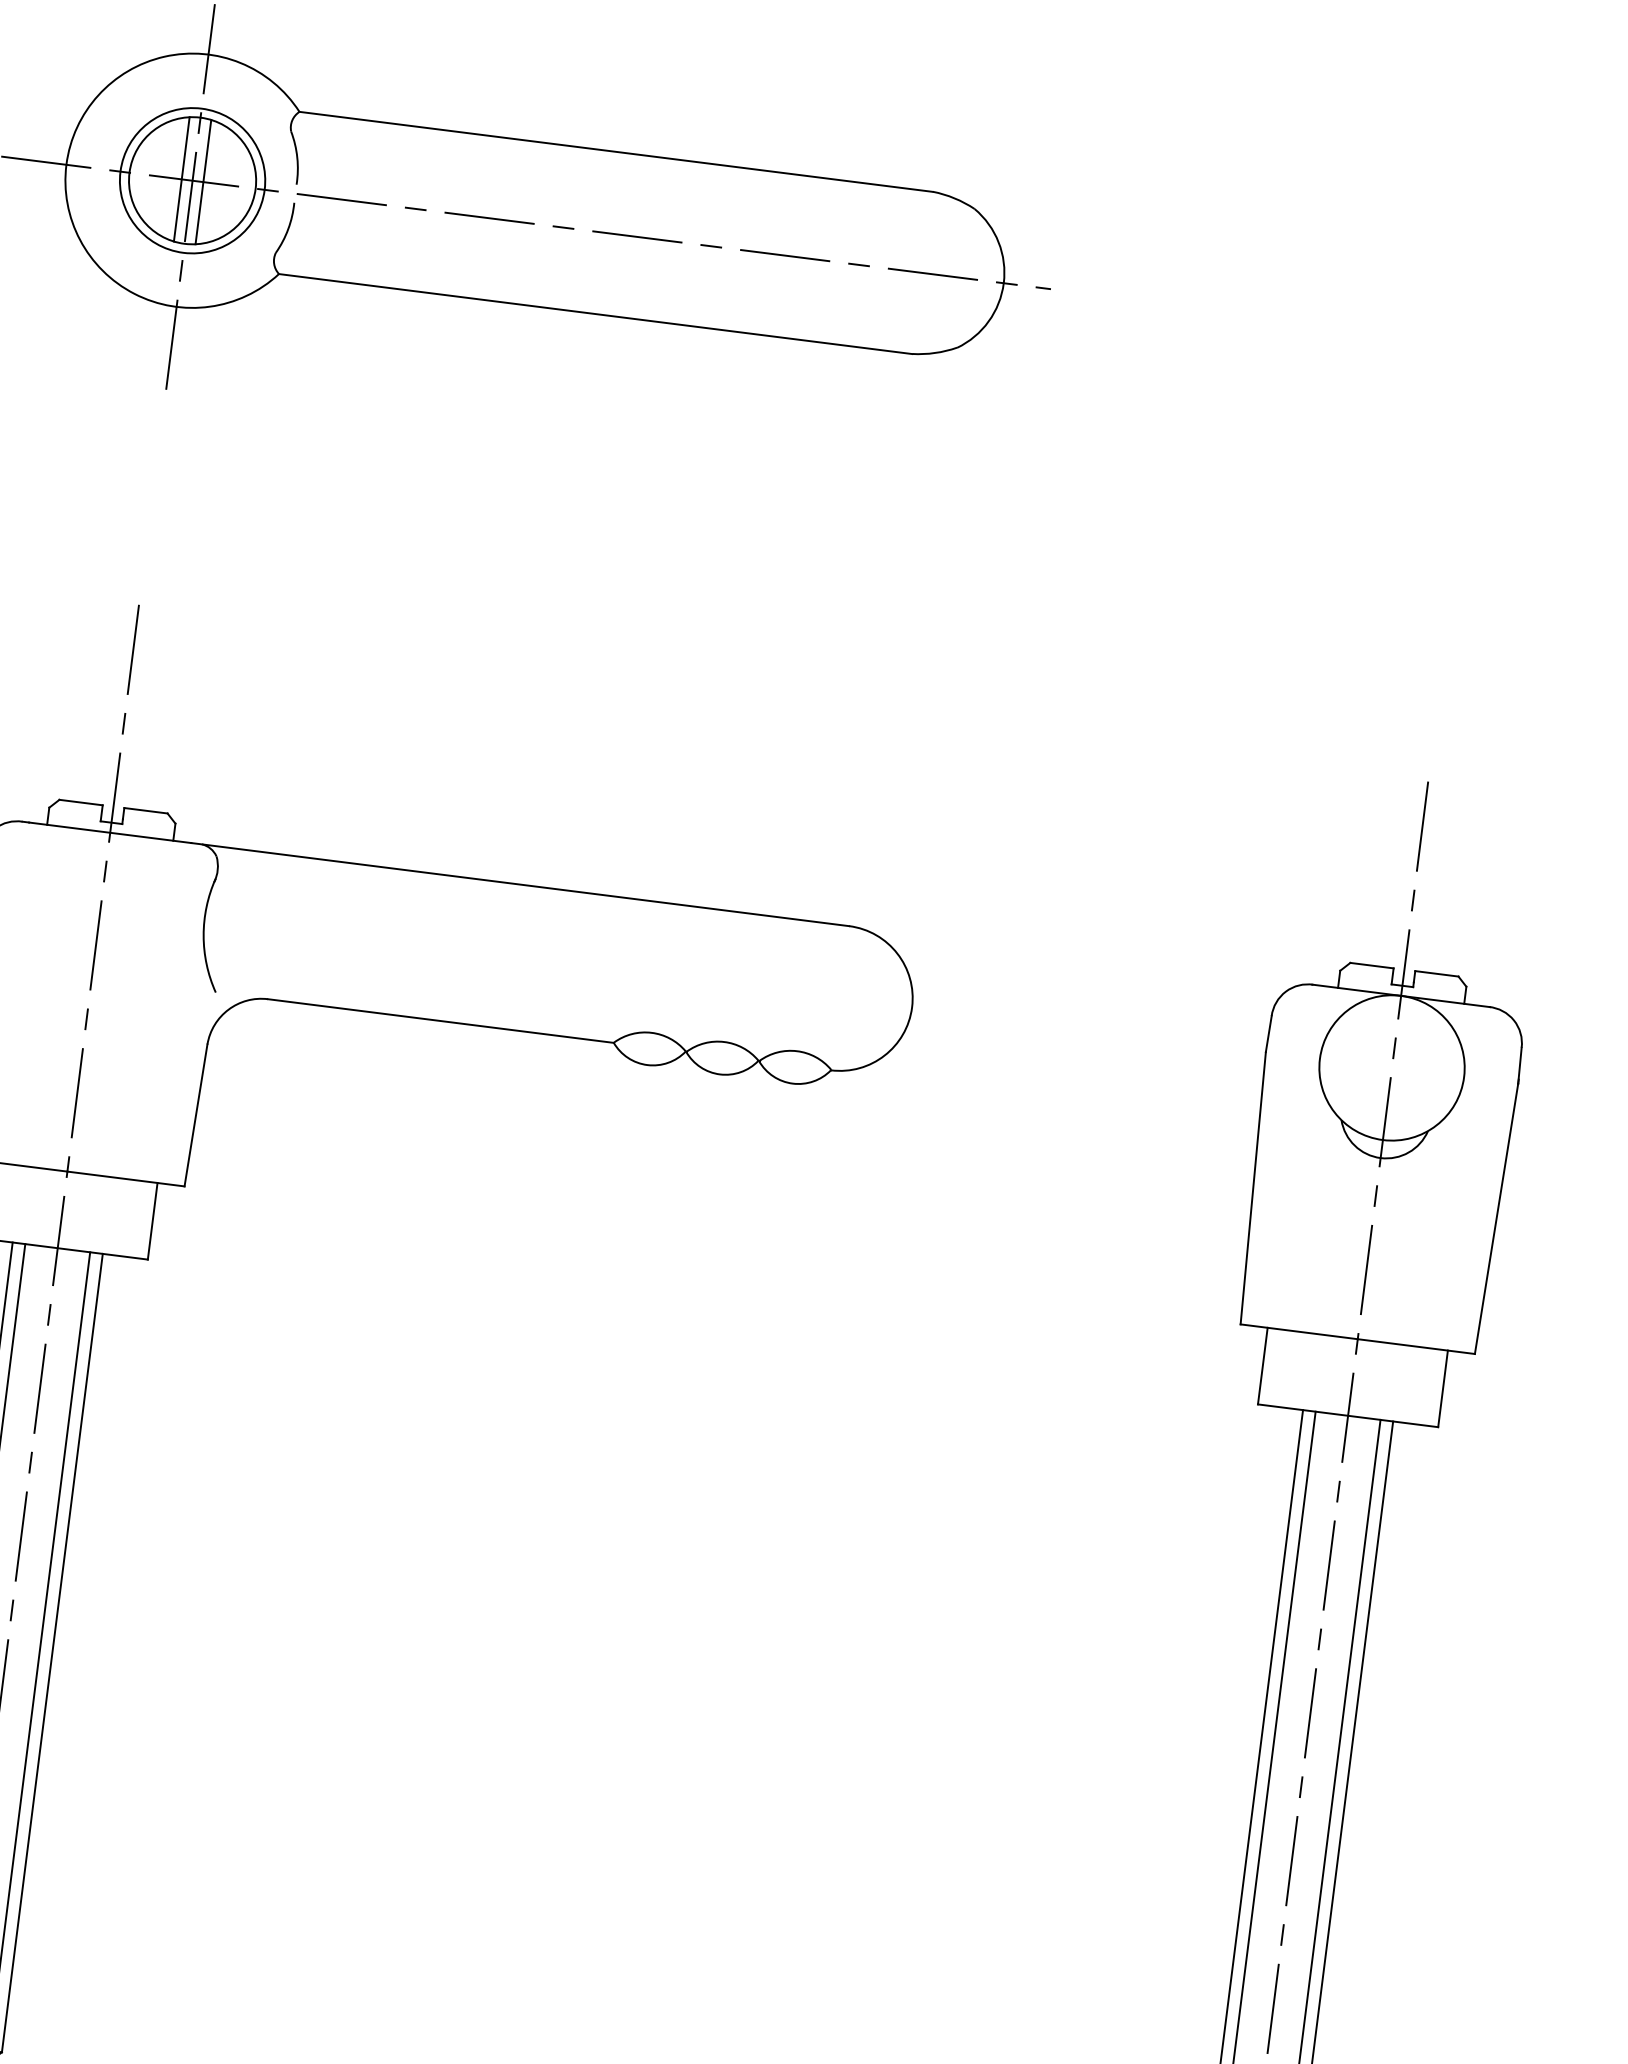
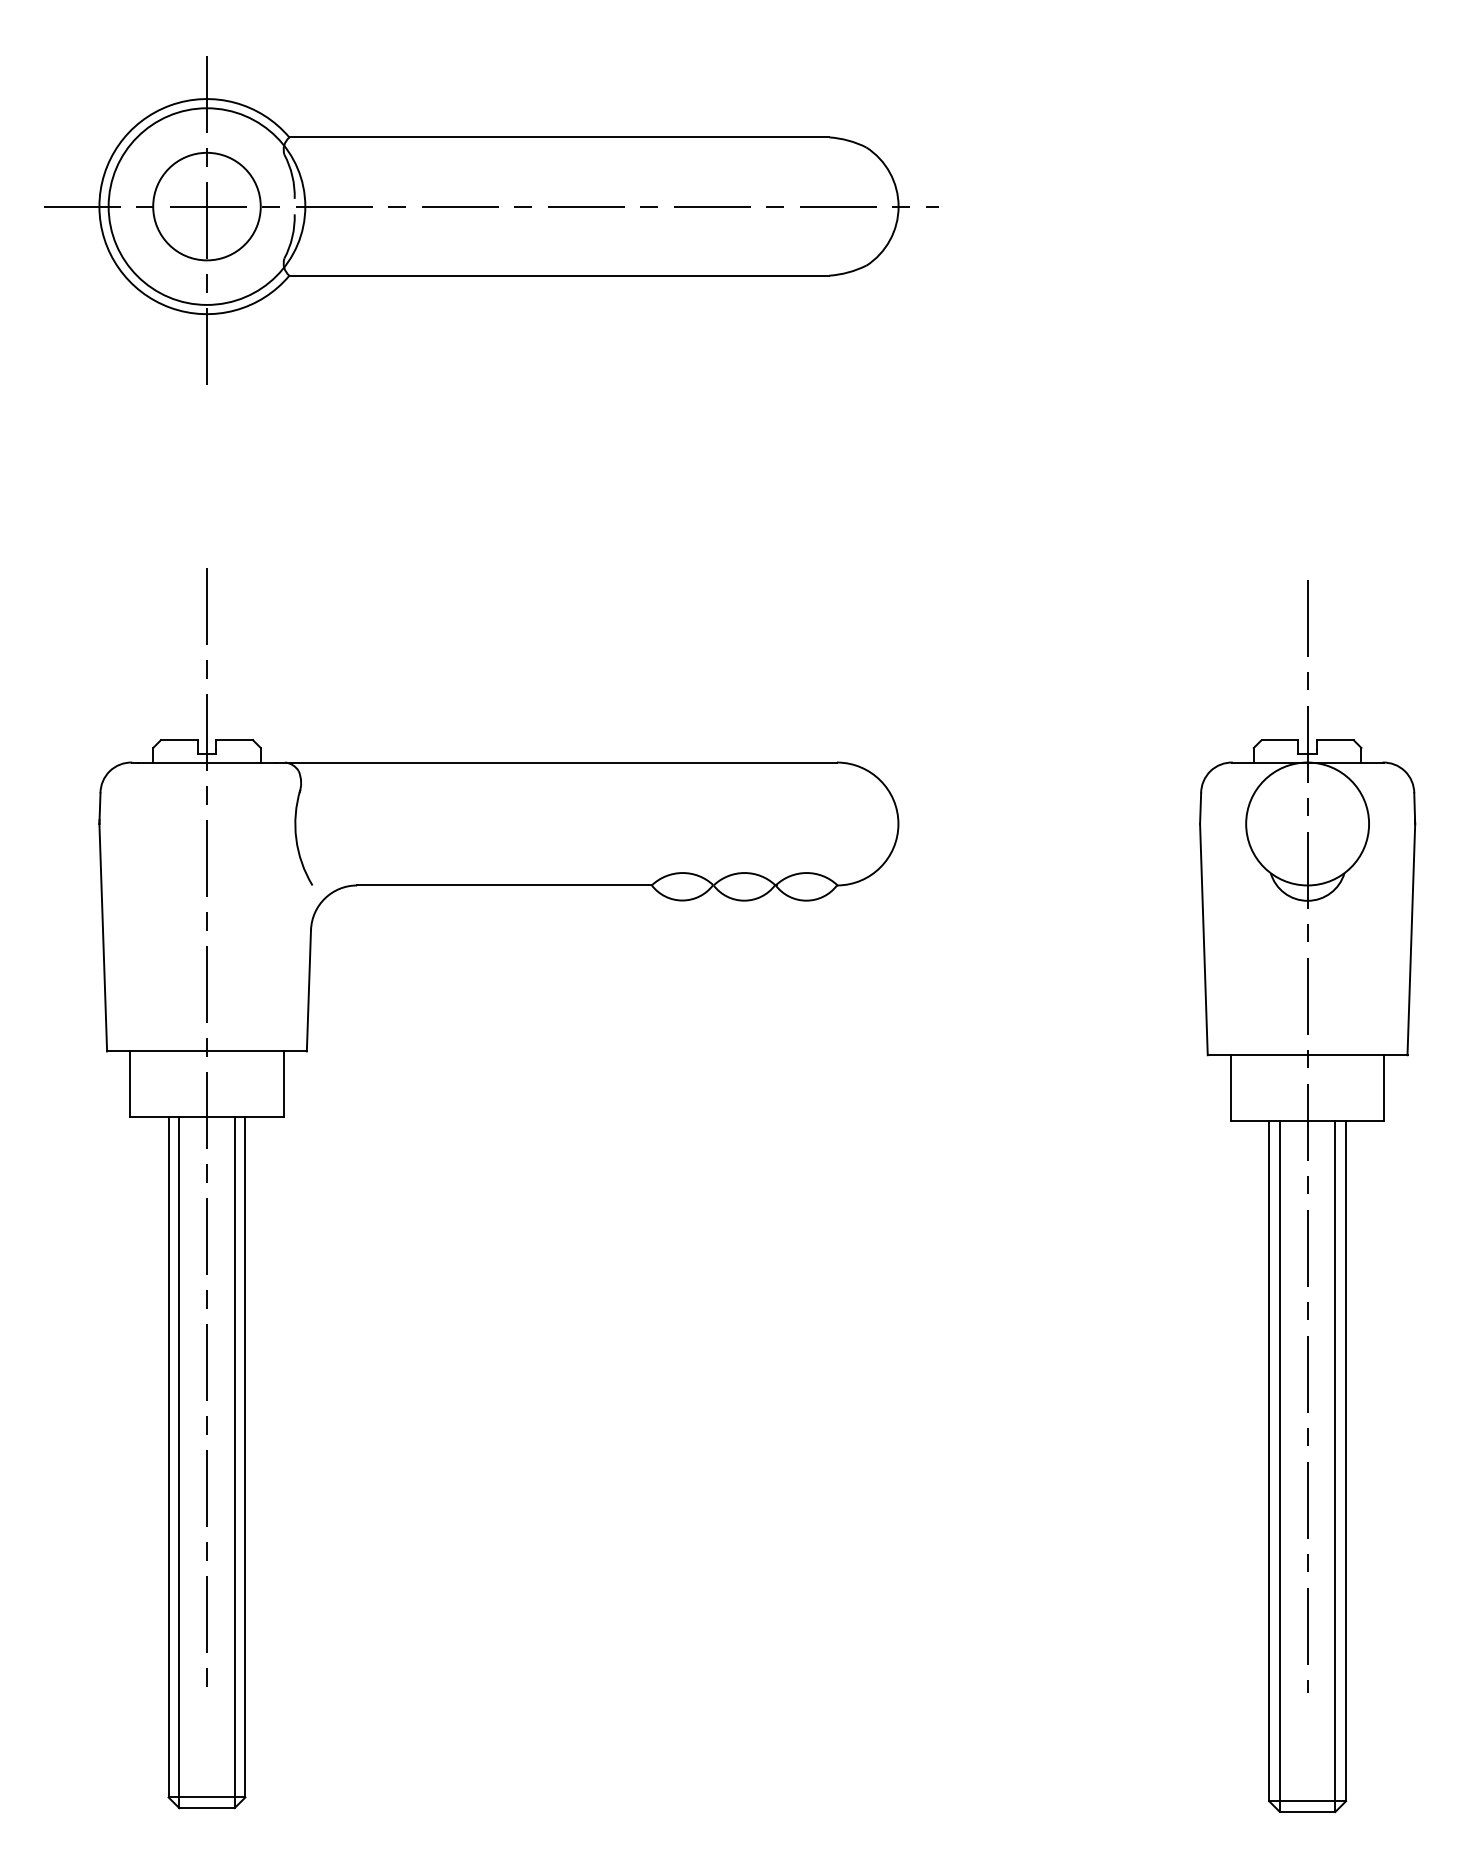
line: (181, 179) -> (197, 206), removed
circle: (192, 180) -> (206, 206), size x1.6
line: (203, 182) -> (216, 206), removed

